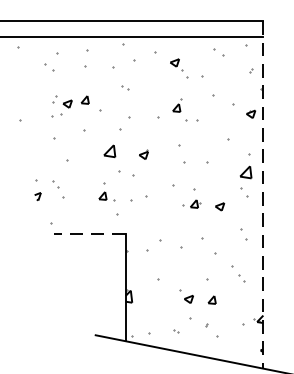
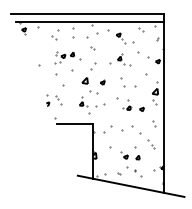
line: (263, 195) -> (164, 103), dashed -> solid
line: (89, 234) -> (74, 123), dashed -> solid

